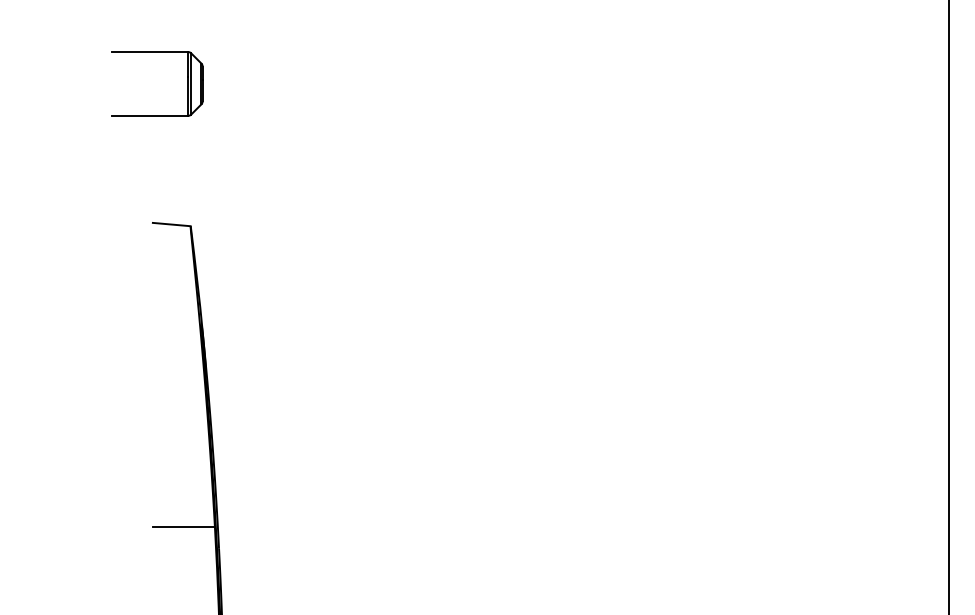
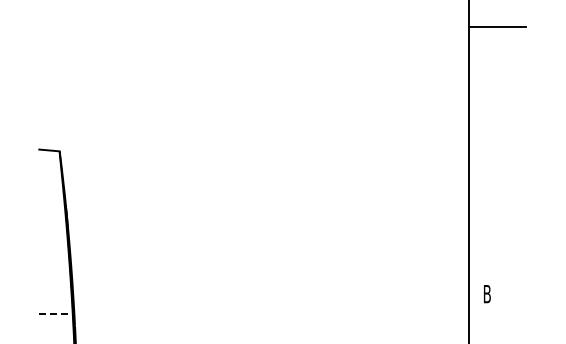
part: (186, 83) -> (57, 74), removed
line: (184, 526) -> (56, 313), solid -> dashed

